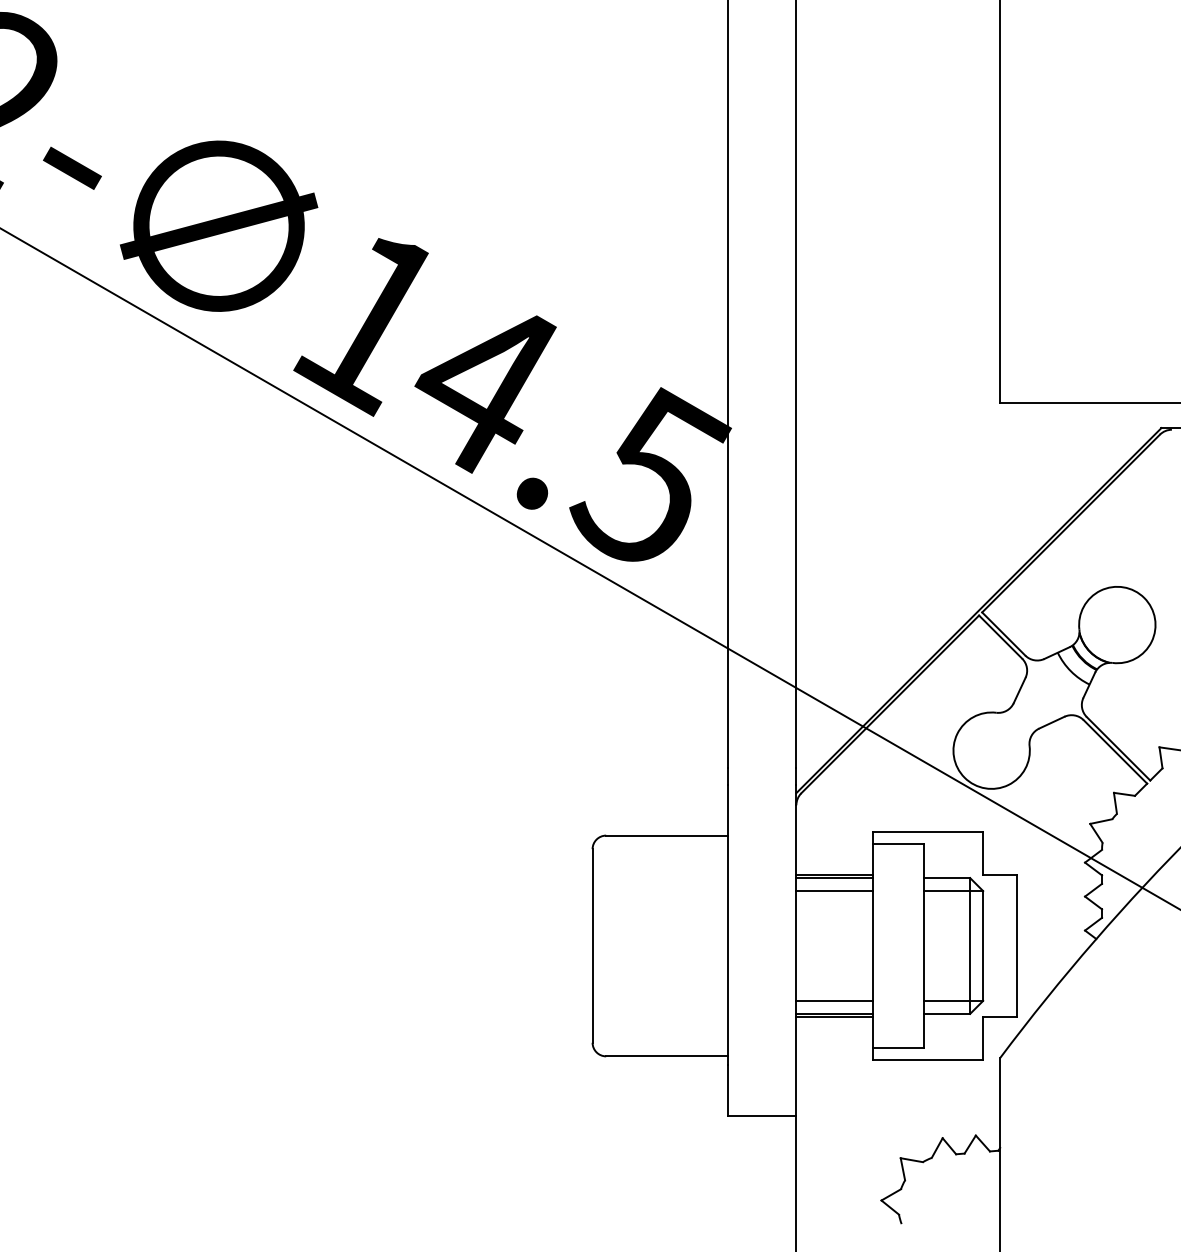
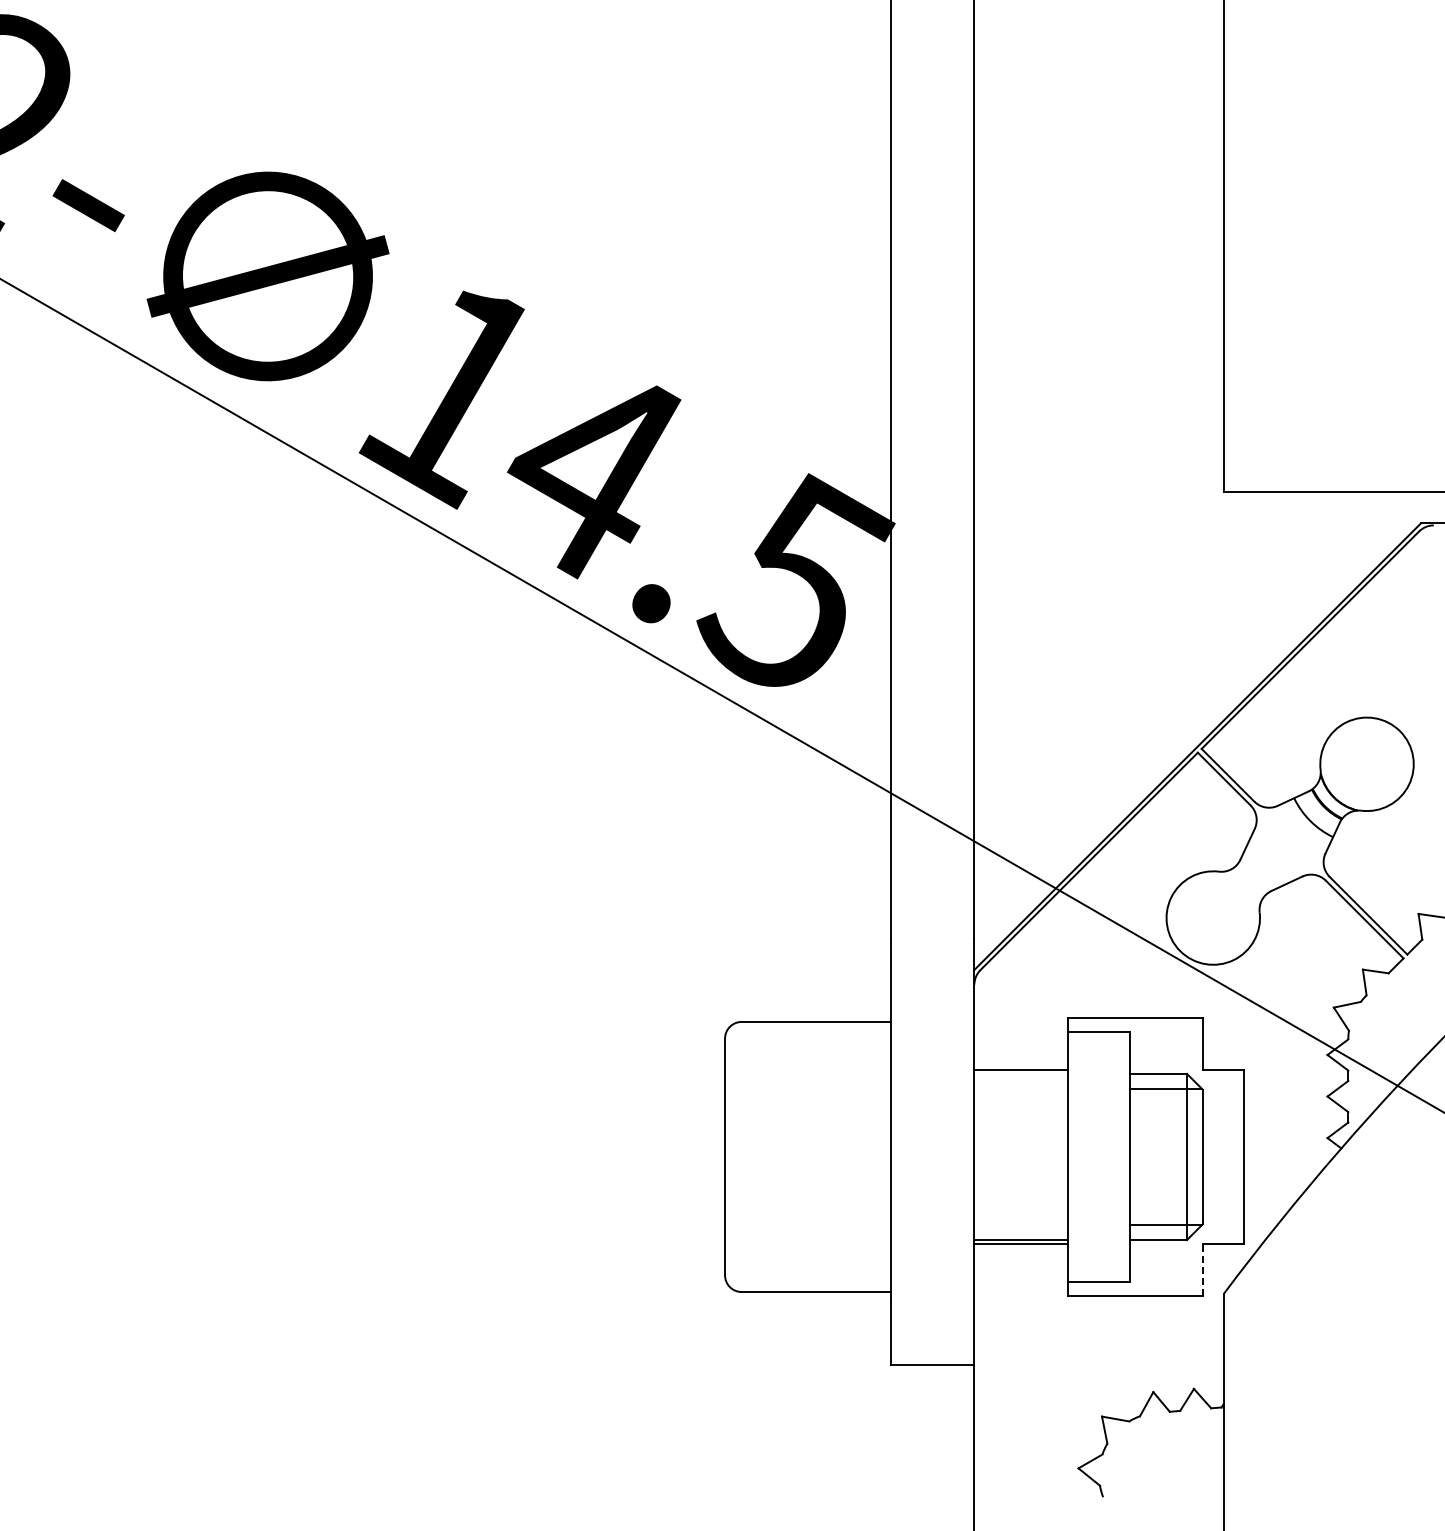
line: (834, 877) -> (1020, 1073), removed
line: (834, 890) -> (1020, 1089), removed
line: (834, 1001) -> (1020, 1224), removed
line: (982, 1038) -> (1202, 1270), solid -> dashed

